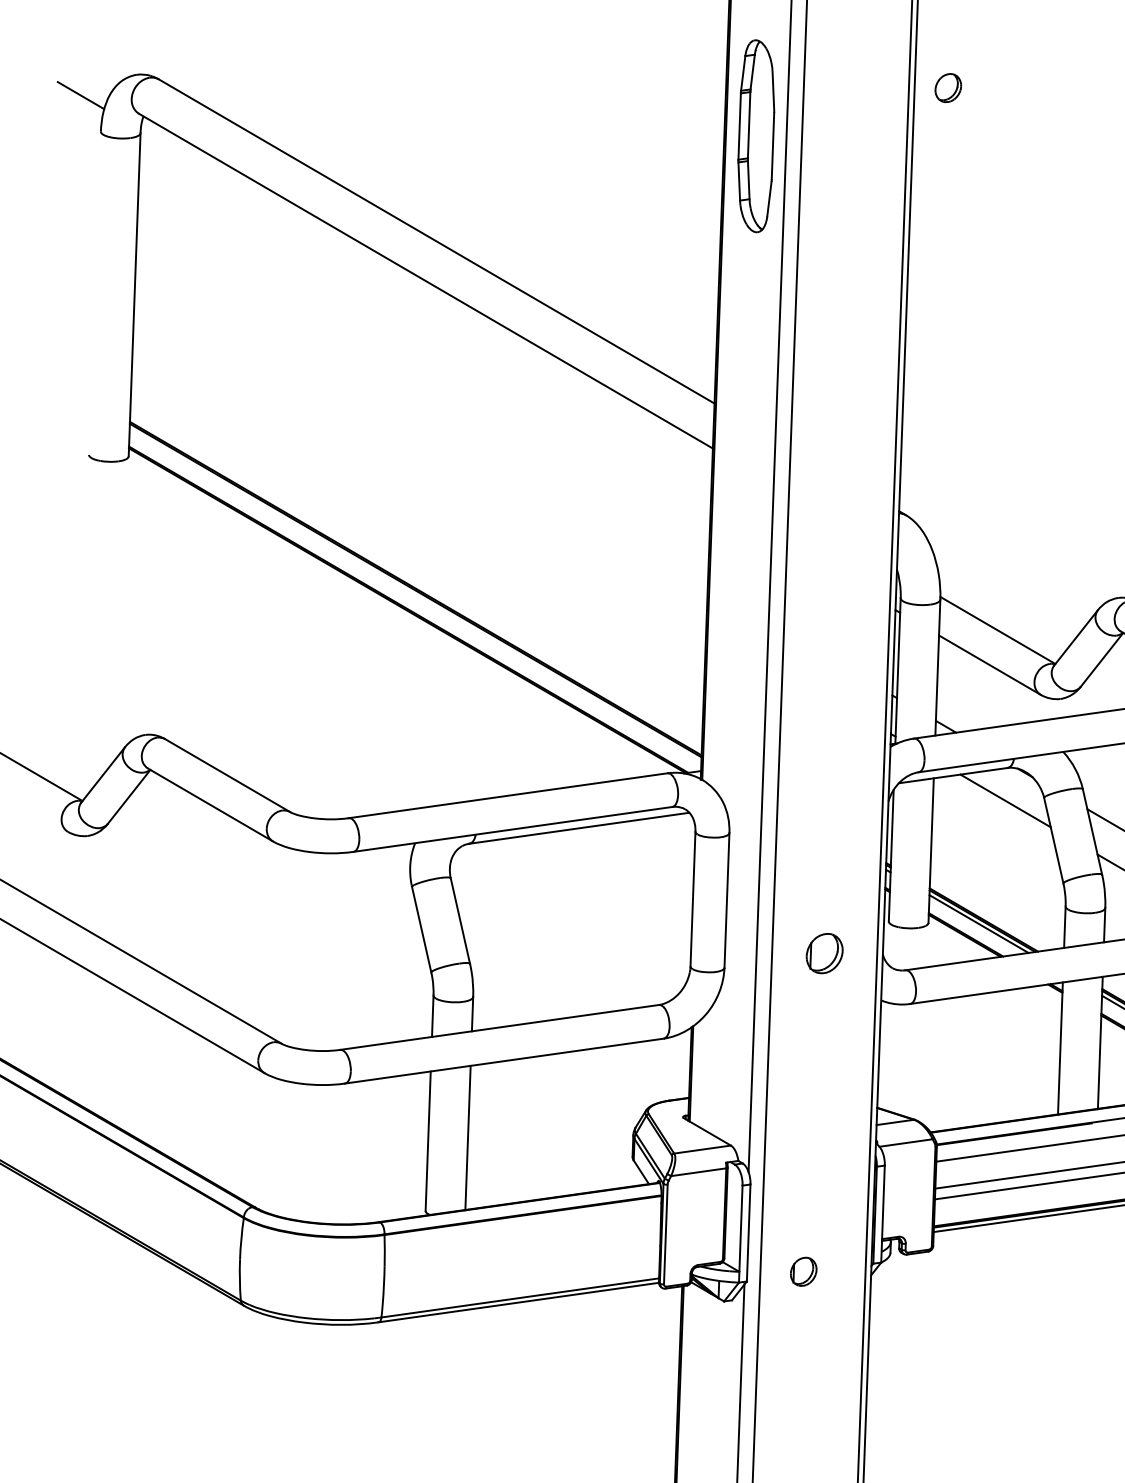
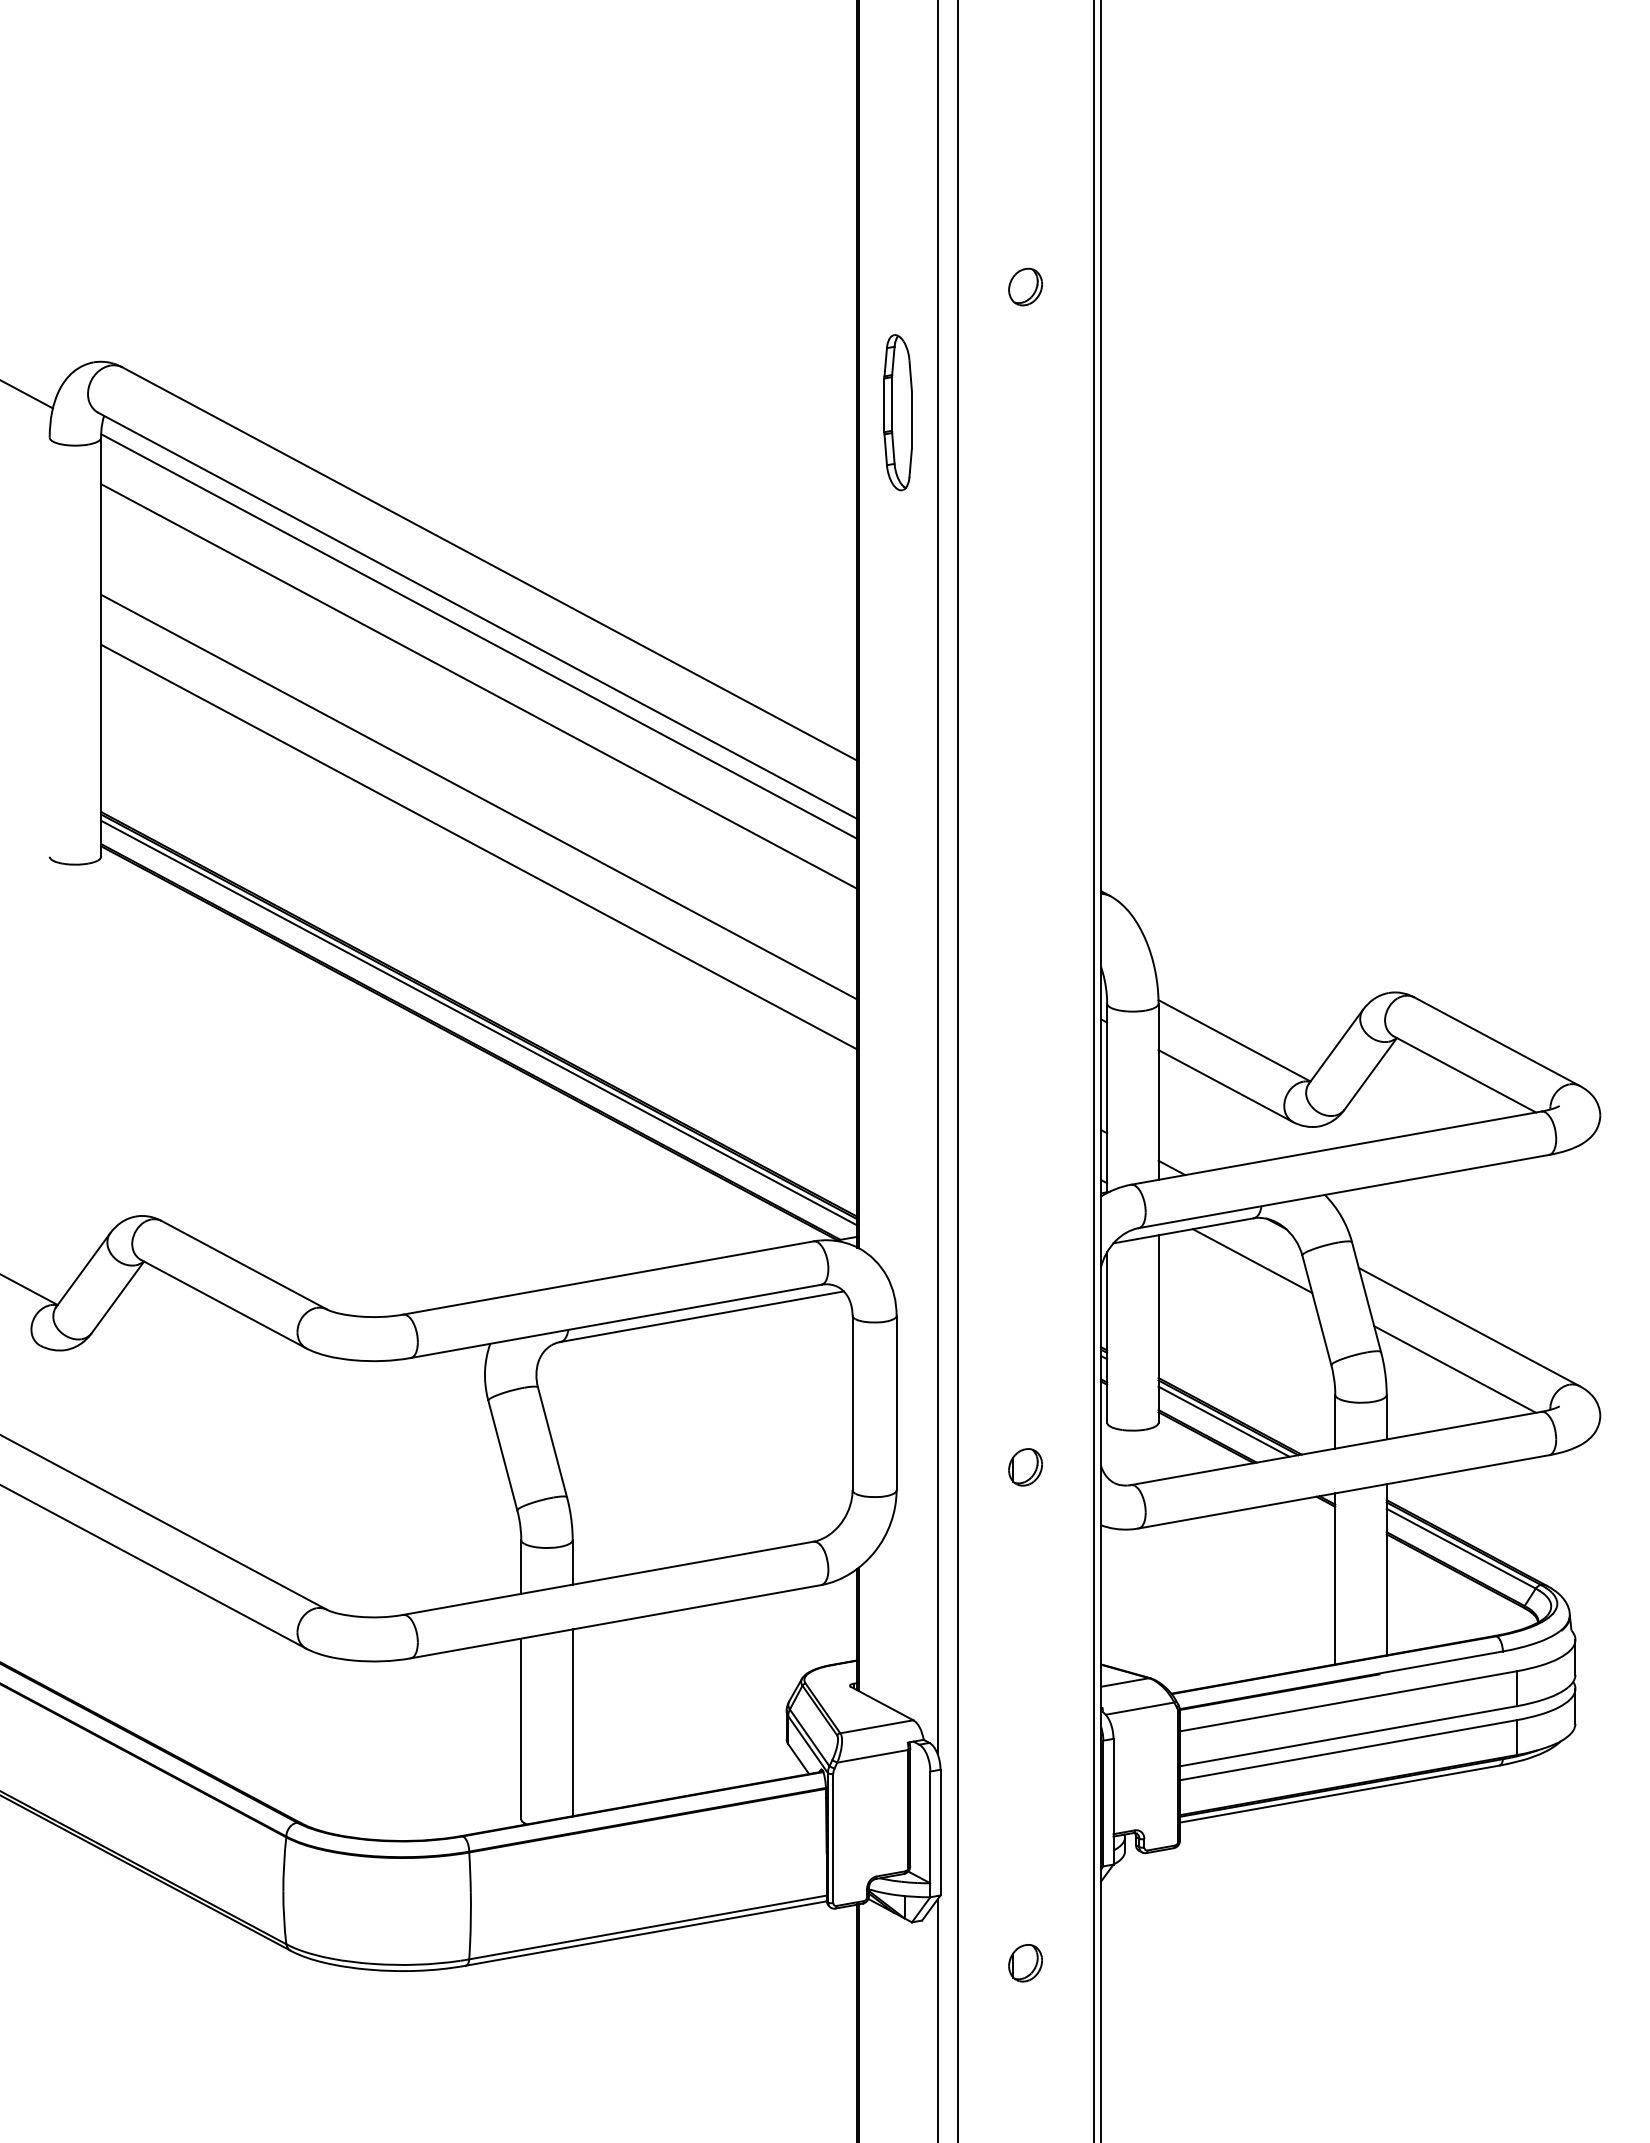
part: (948, 87) -> (1025, 286), moved
part: (755, 136) -> (897, 412), size x0.62
line: (426, 297) -> (478, 636), added
line: (424, 335) -> (478, 686), added
line: (421, 420) -> (478, 796), added
line: (420, 459) -> (478, 846), added
line: (415, 594) -> (478, 1022), added
part: (824, 953) -> (1025, 1467), size x0.71
part: (803, 1272) -> (1025, 1963), moved

